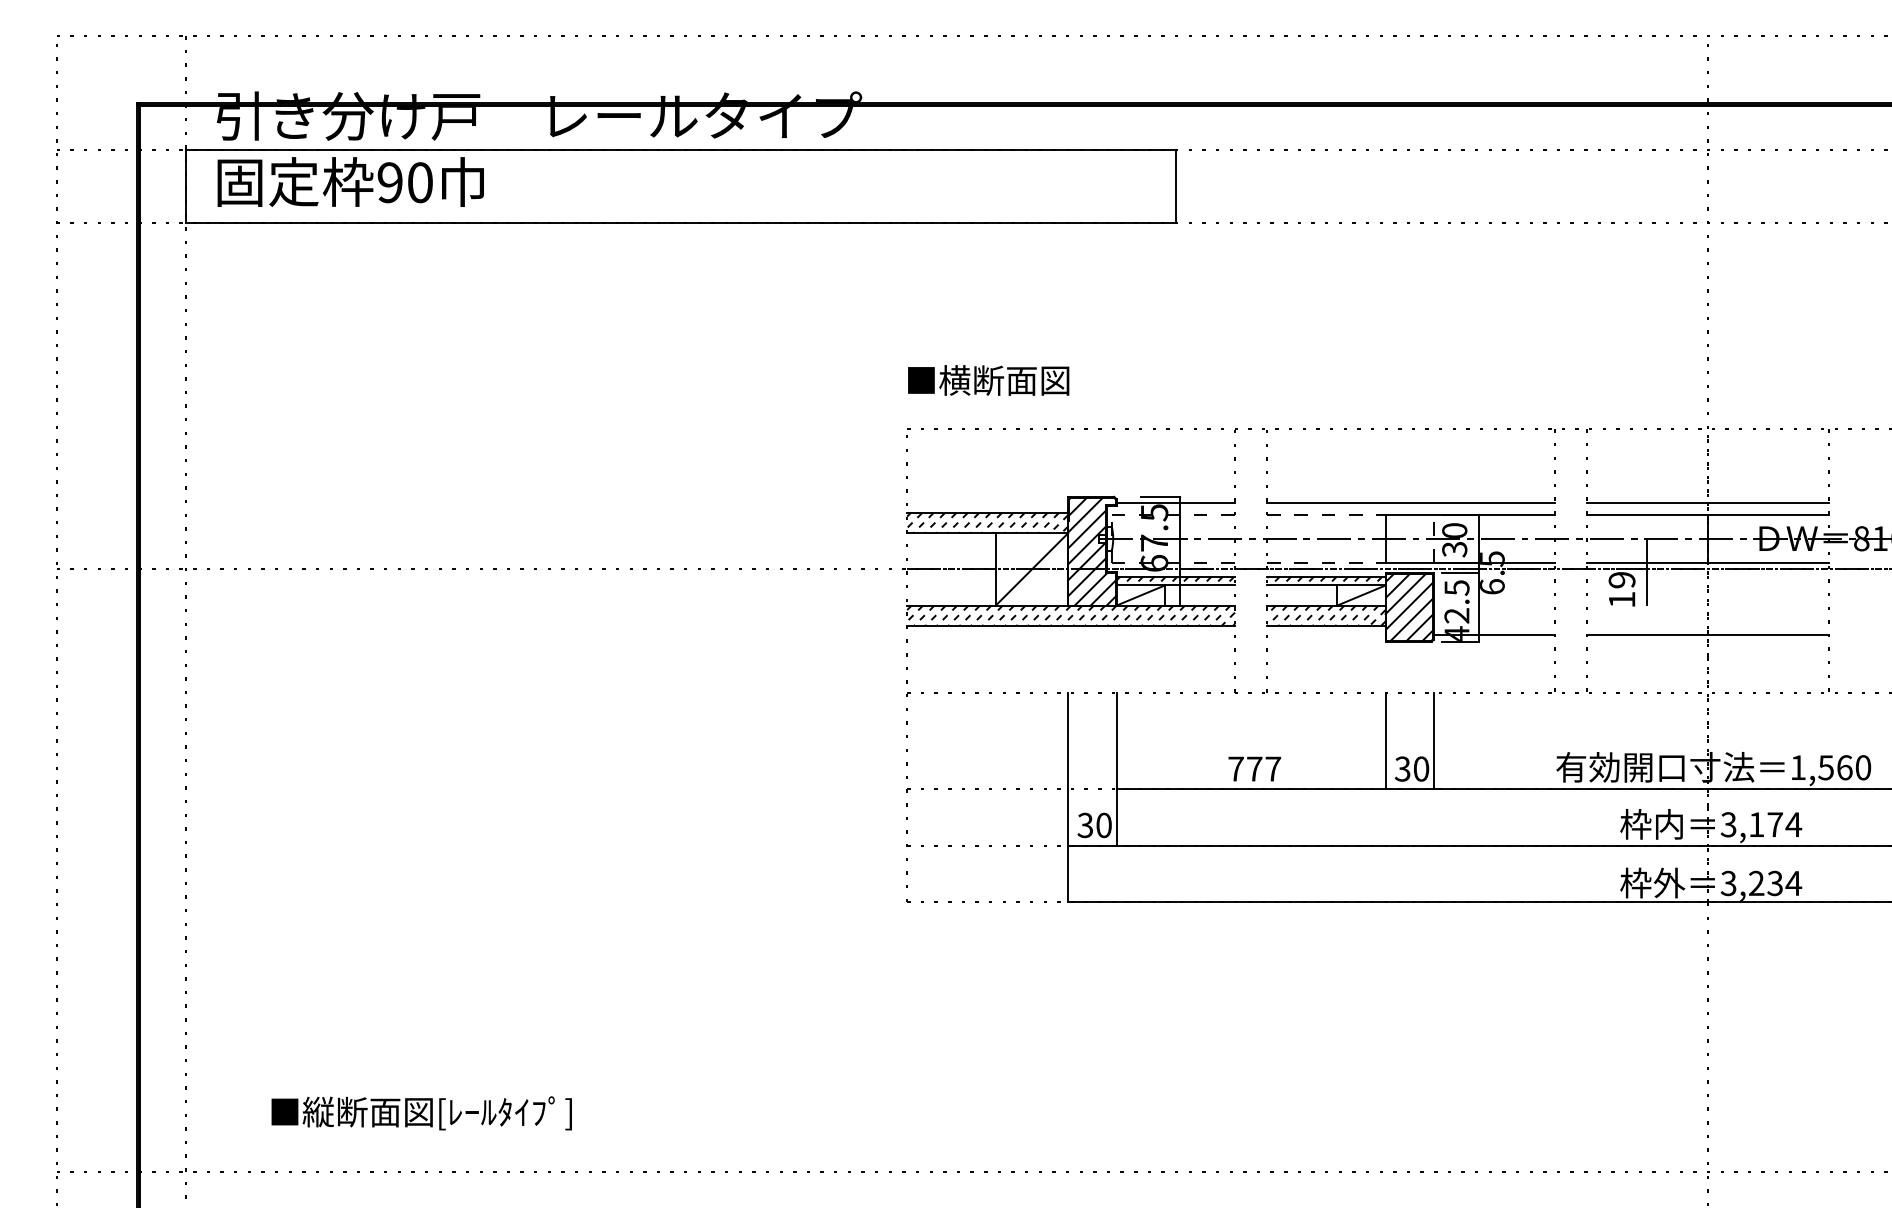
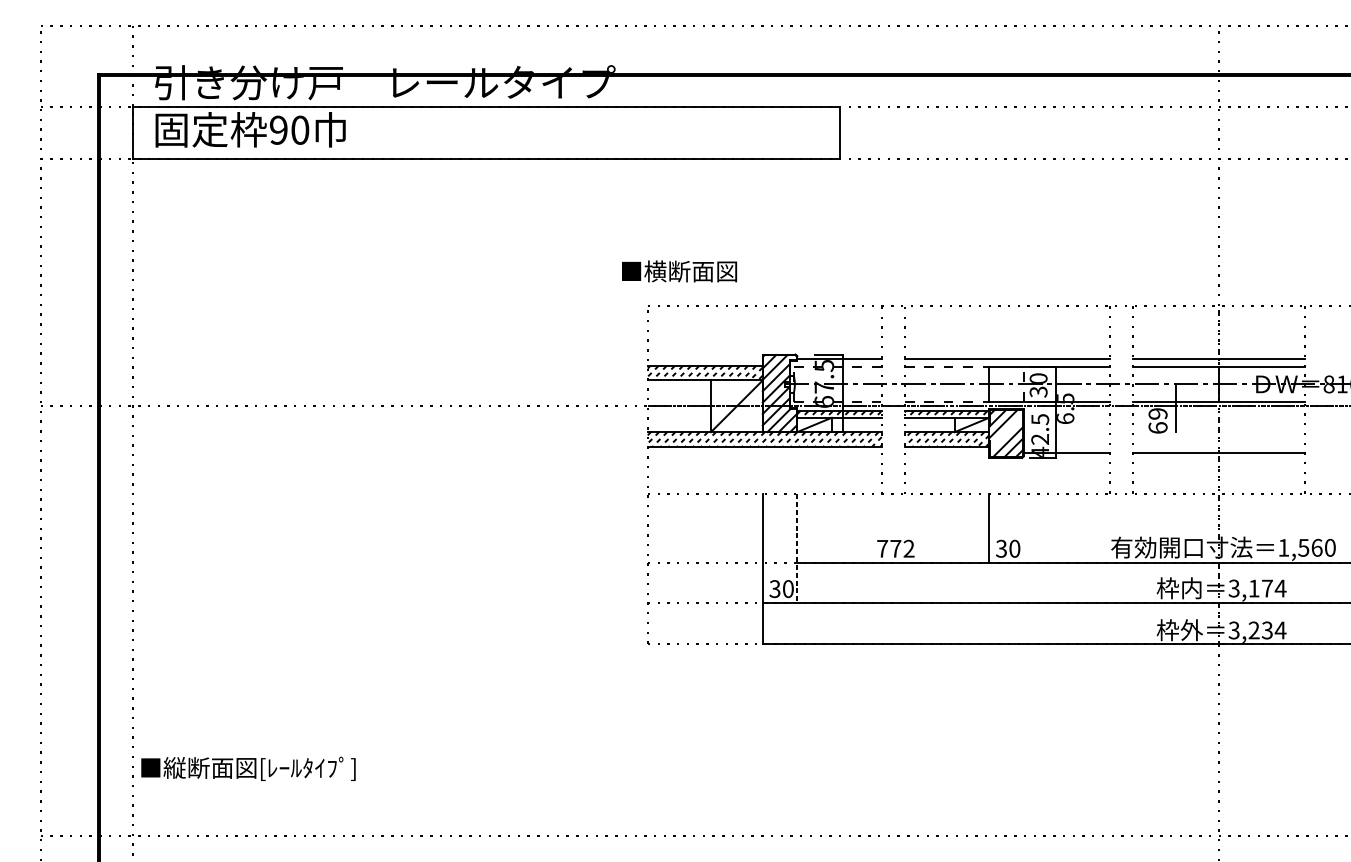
text: (988, 380) -> (679, 271), moved
line: (1460, 573) -> (1042, 409), removed
text: (1621, 599) -> (1157, 427), 19 -> 69
line: (1409, 605) -> (1006, 432), removed
line: (1433, 740) -> (1023, 528), removed
text: (1273, 768) -> (909, 548), 777 -> 772
line: (1116, 769) -> (797, 549), solid -> dashed
text: (421, 1113) -> (248, 768), moved

